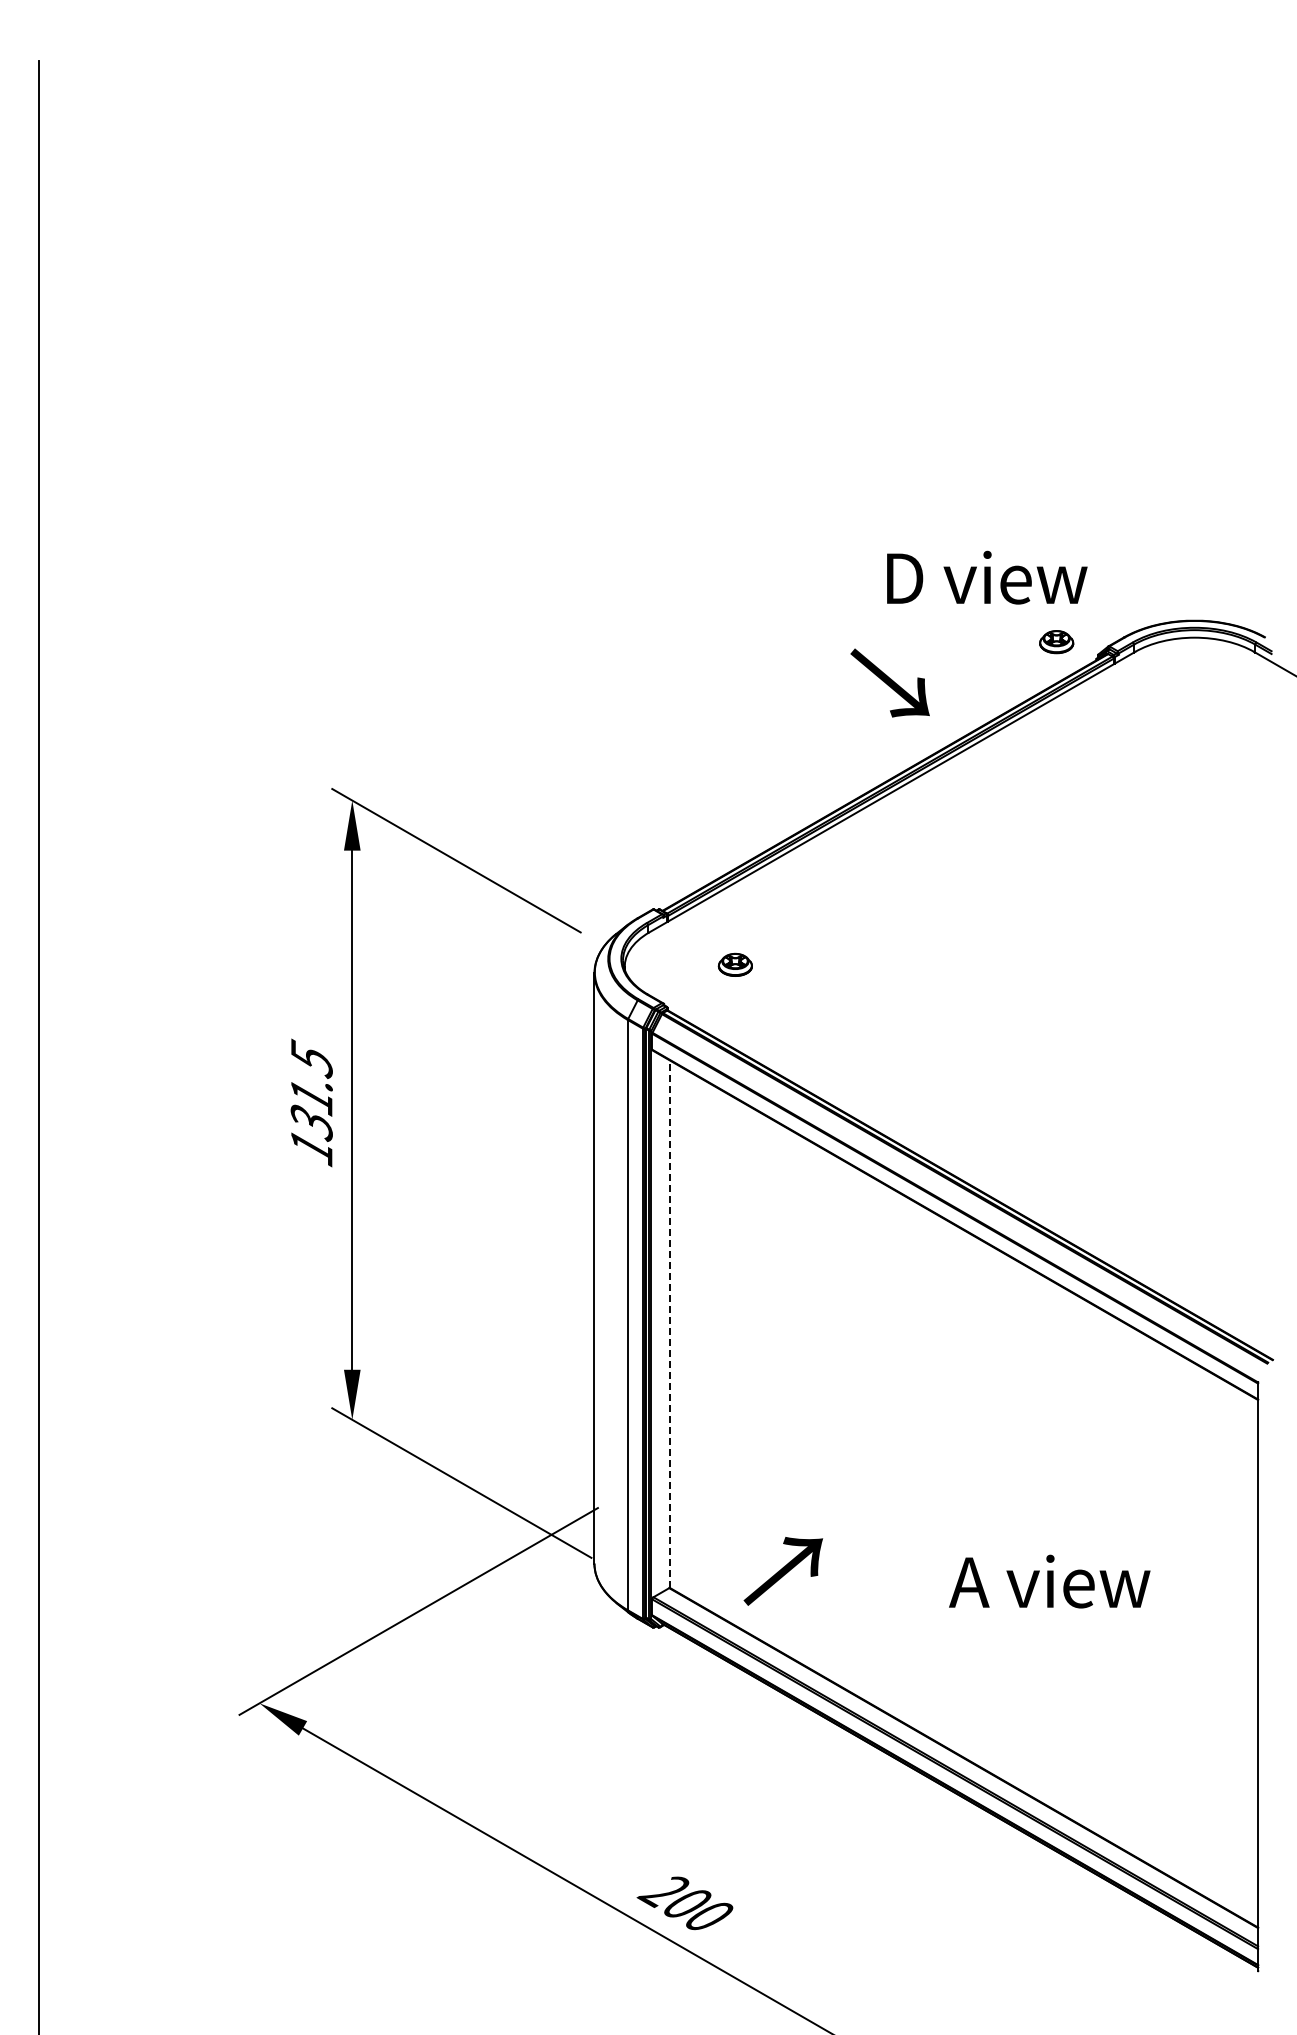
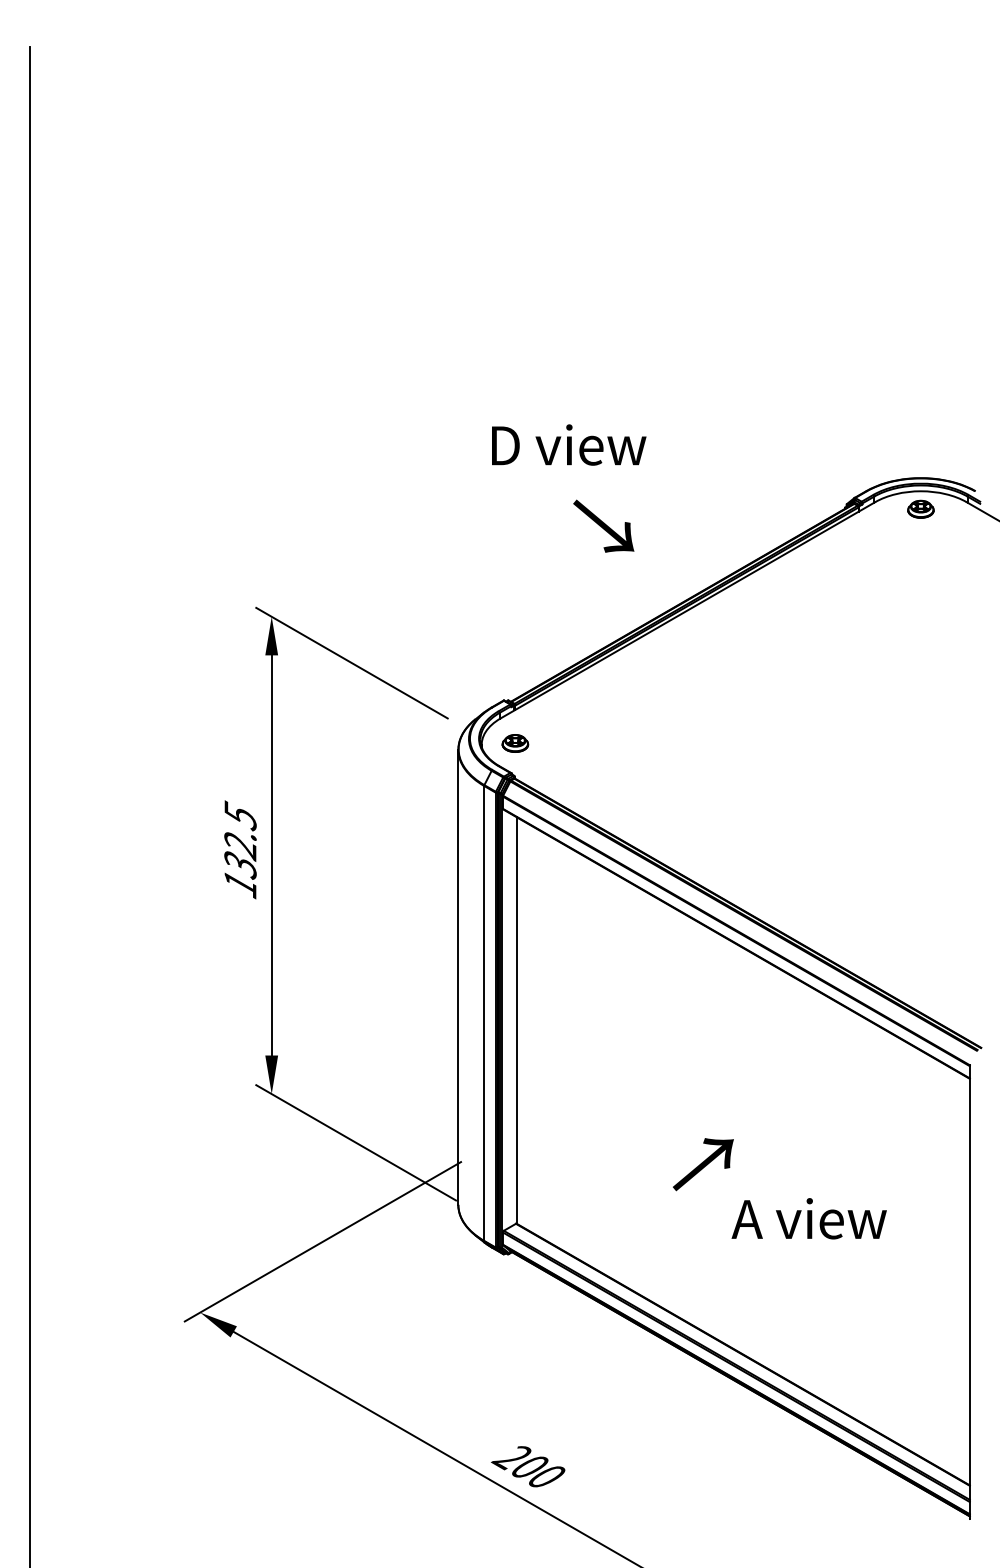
text: (987, 577) -> (569, 444), moved
part: (1056, 642) -> (920, 509), moved
text: (889, 682) -> (603, 525), moved
part: (734, 964) -> (514, 743), moved
text: (311, 1099) -> (240, 847), 131.5 -> 132.5
line: (670, 1324) -> (516, 1020), dashed -> solid
text: (783, 1571) -> (703, 1164), moved

